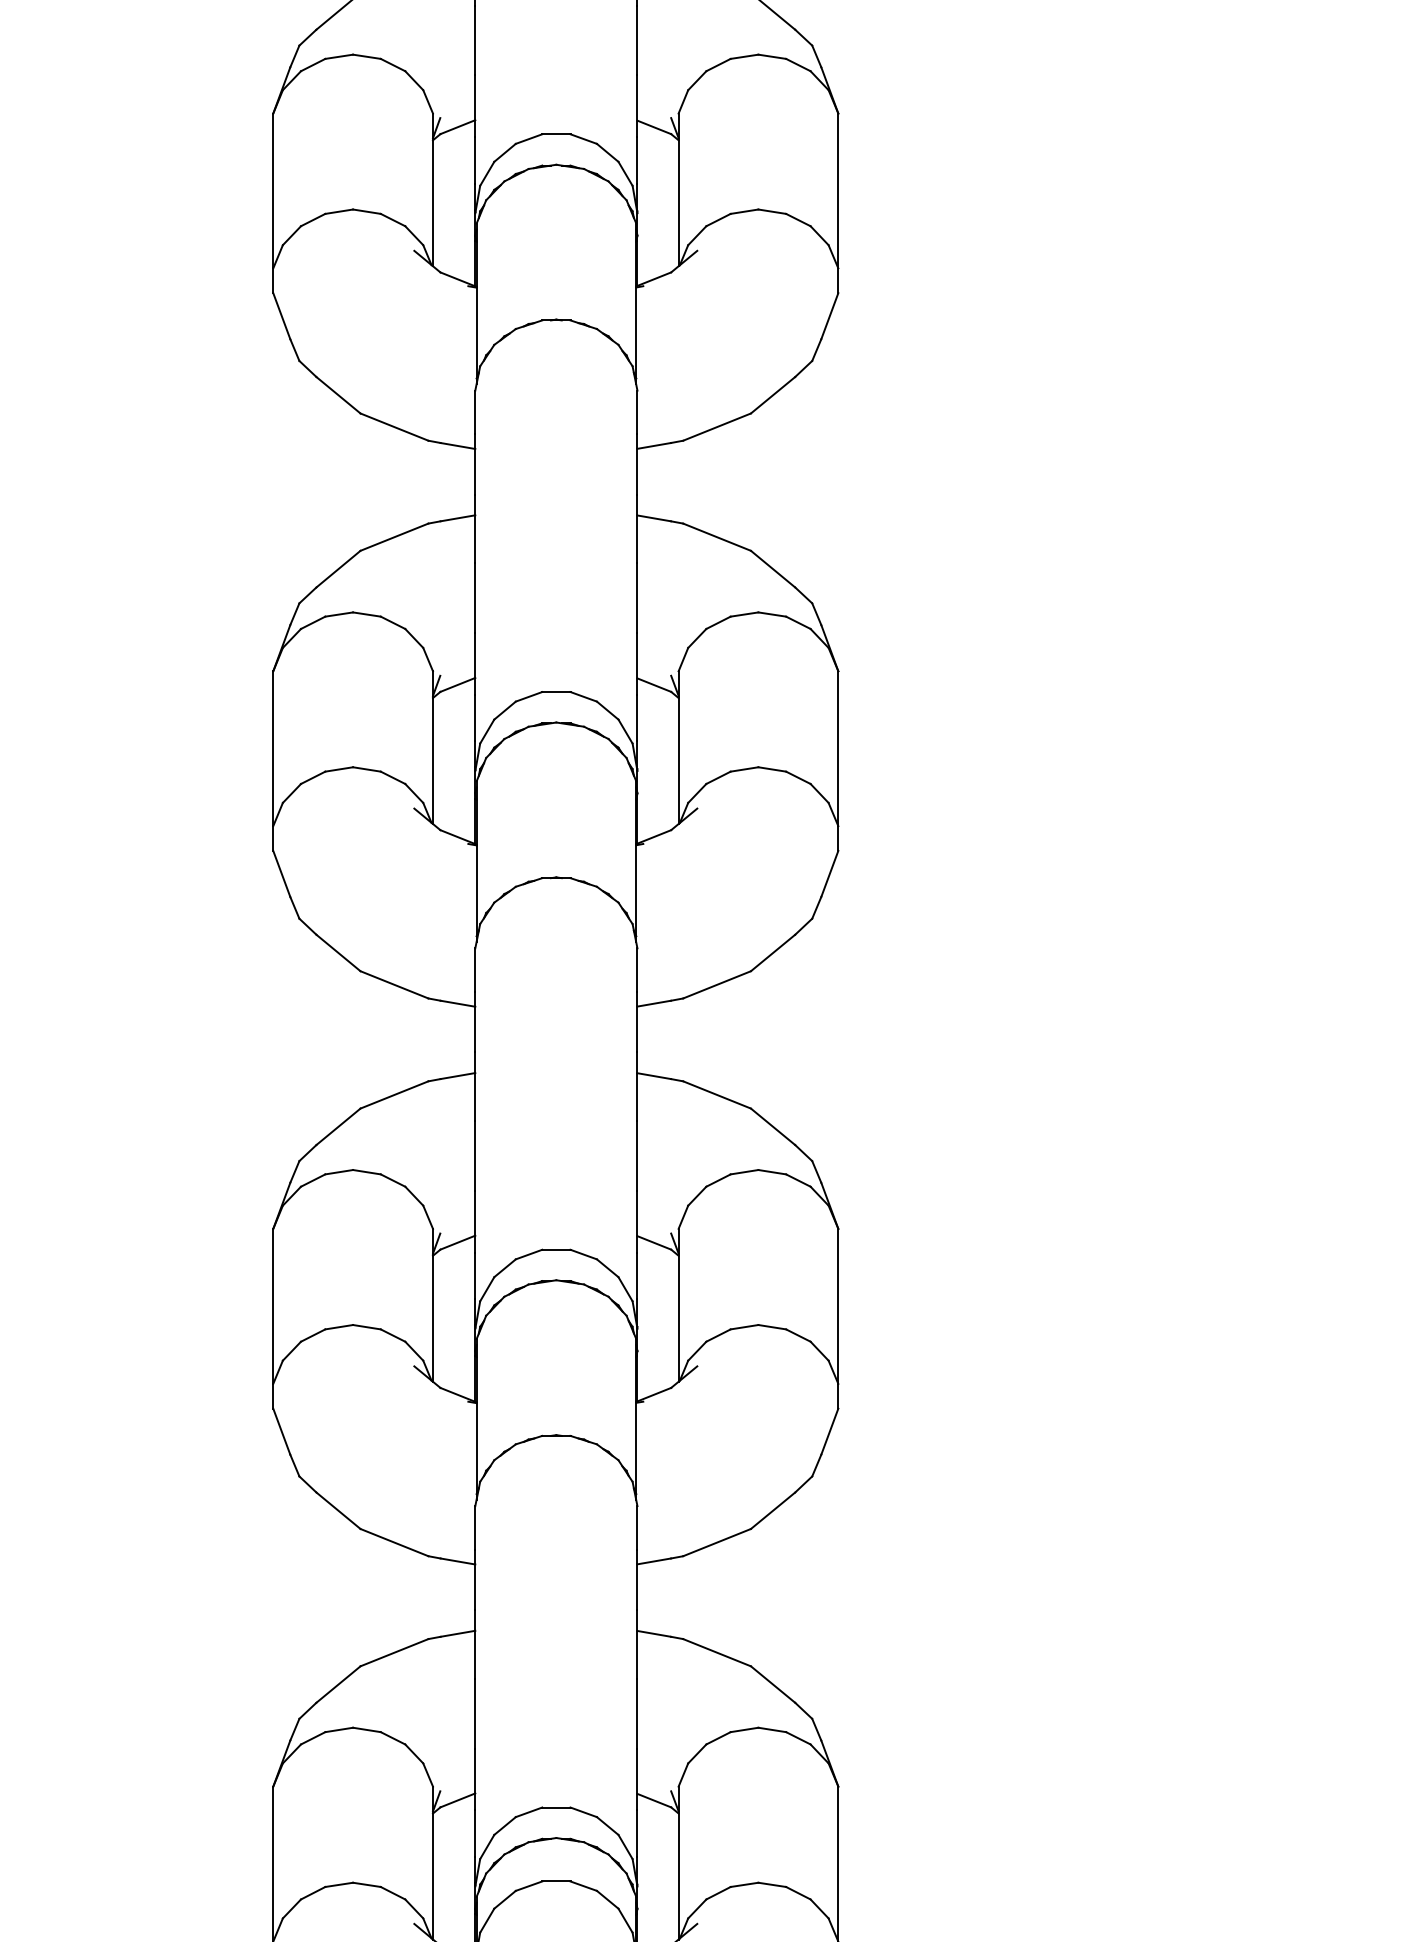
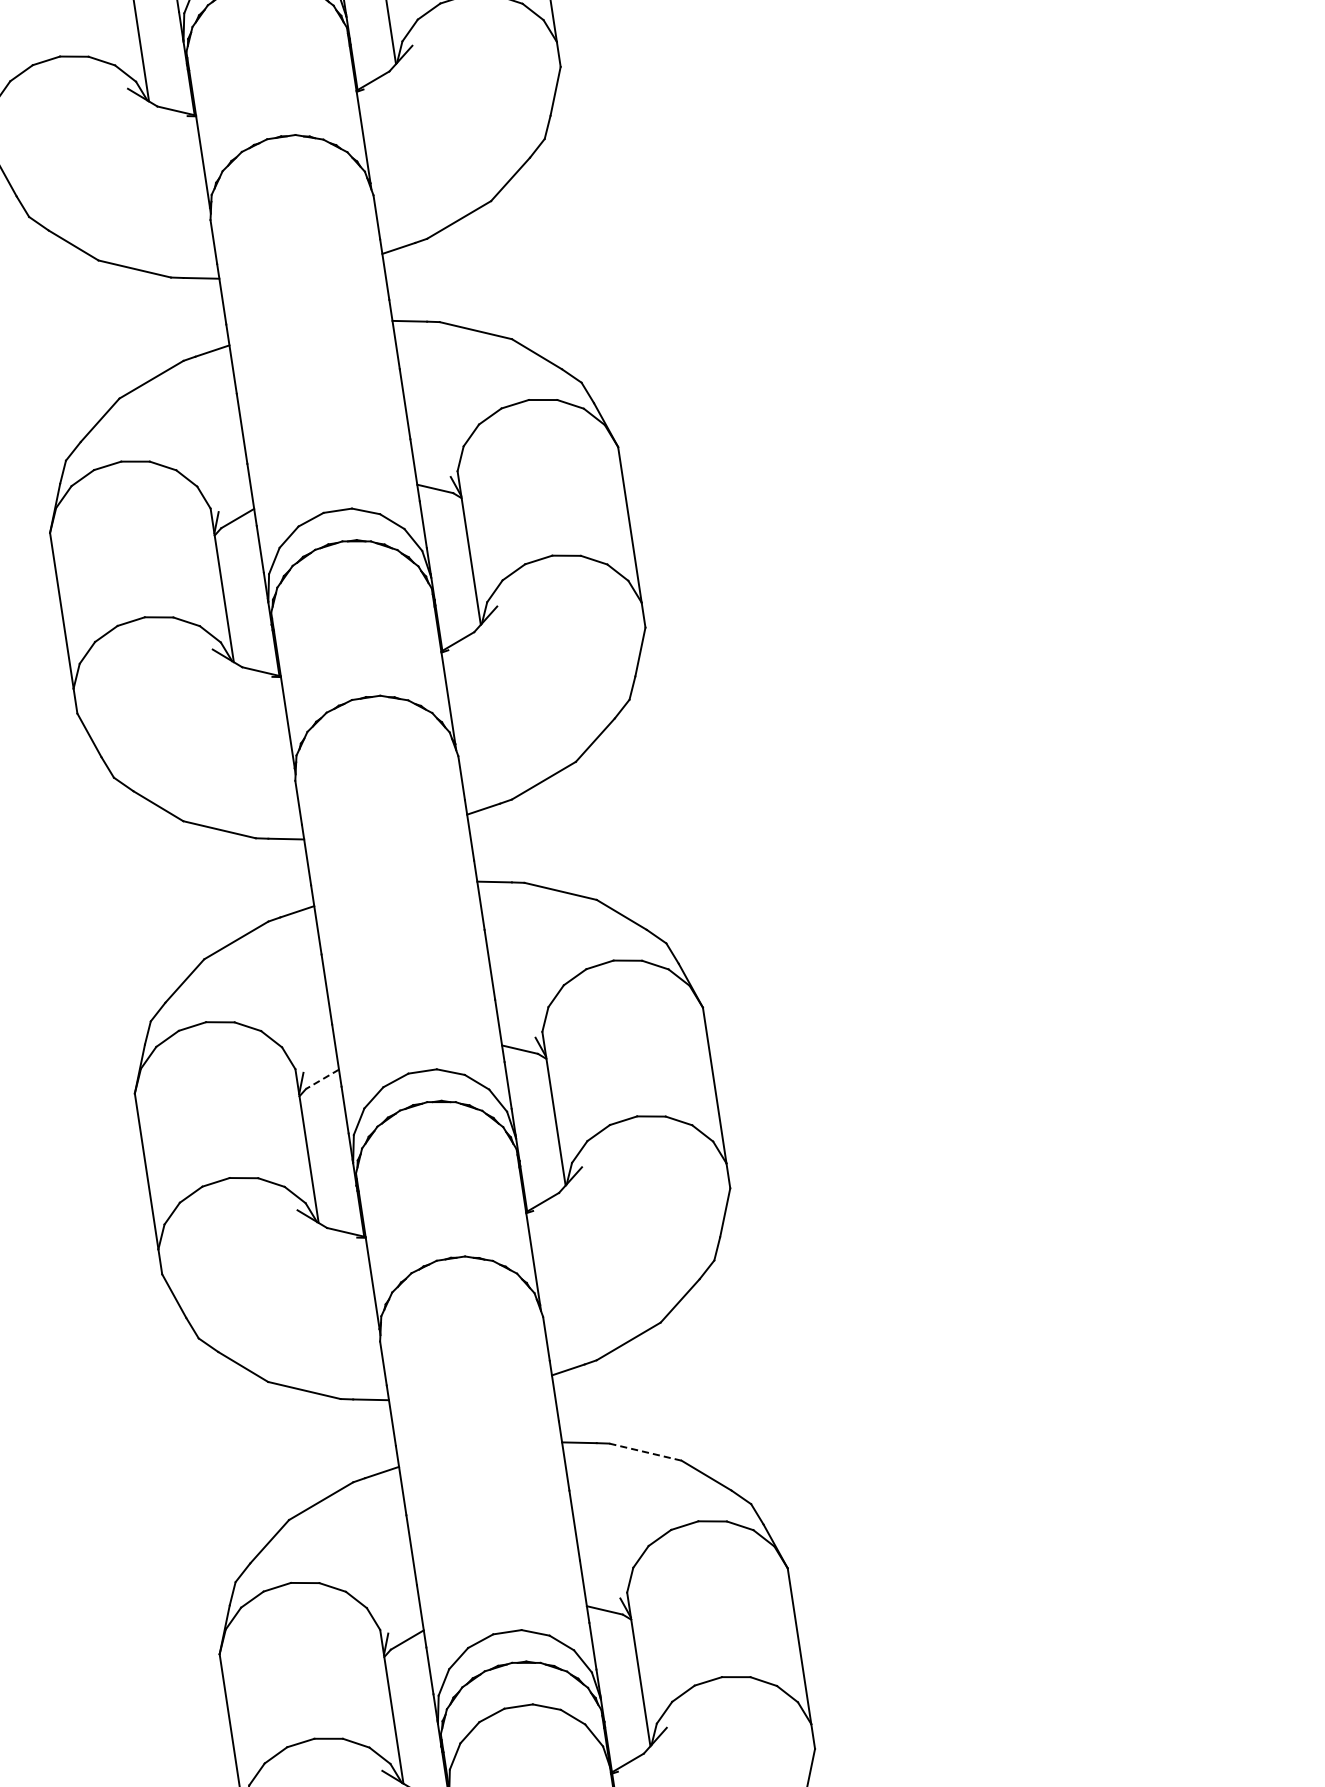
line: (457, 1242) -> (322, 1079), solid -> dashed
line: (717, 1652) -> (645, 1451), solid -> dashed

